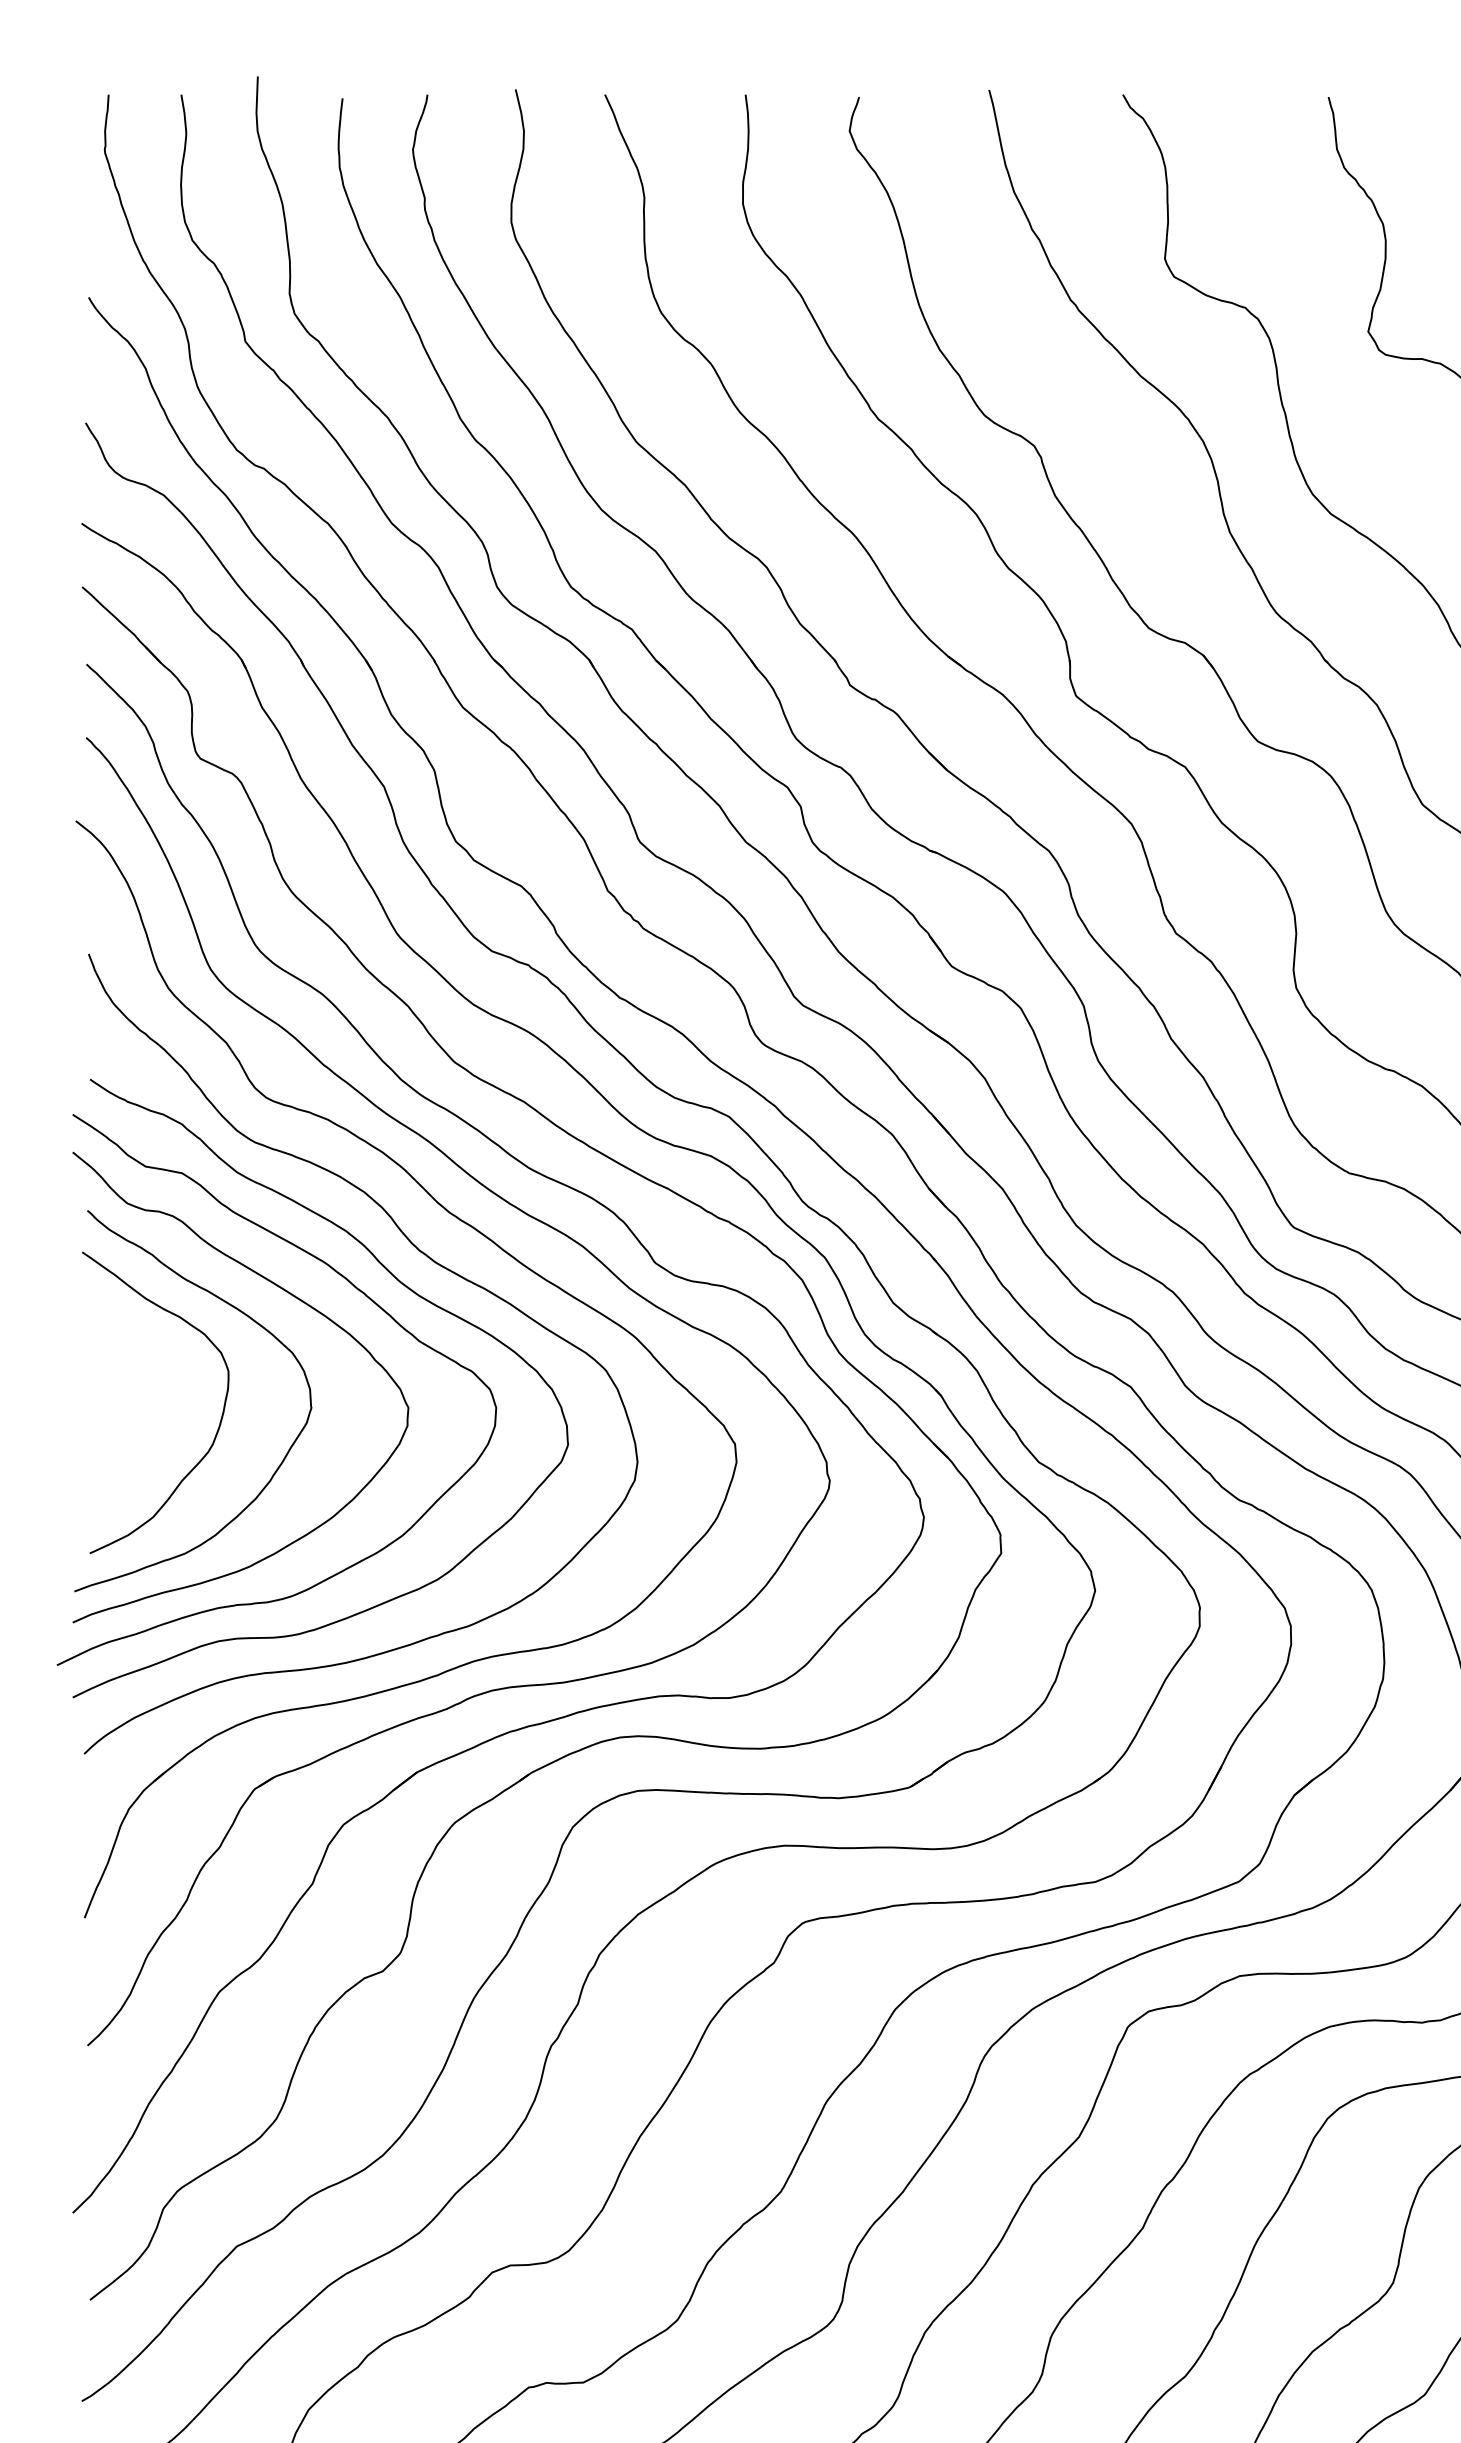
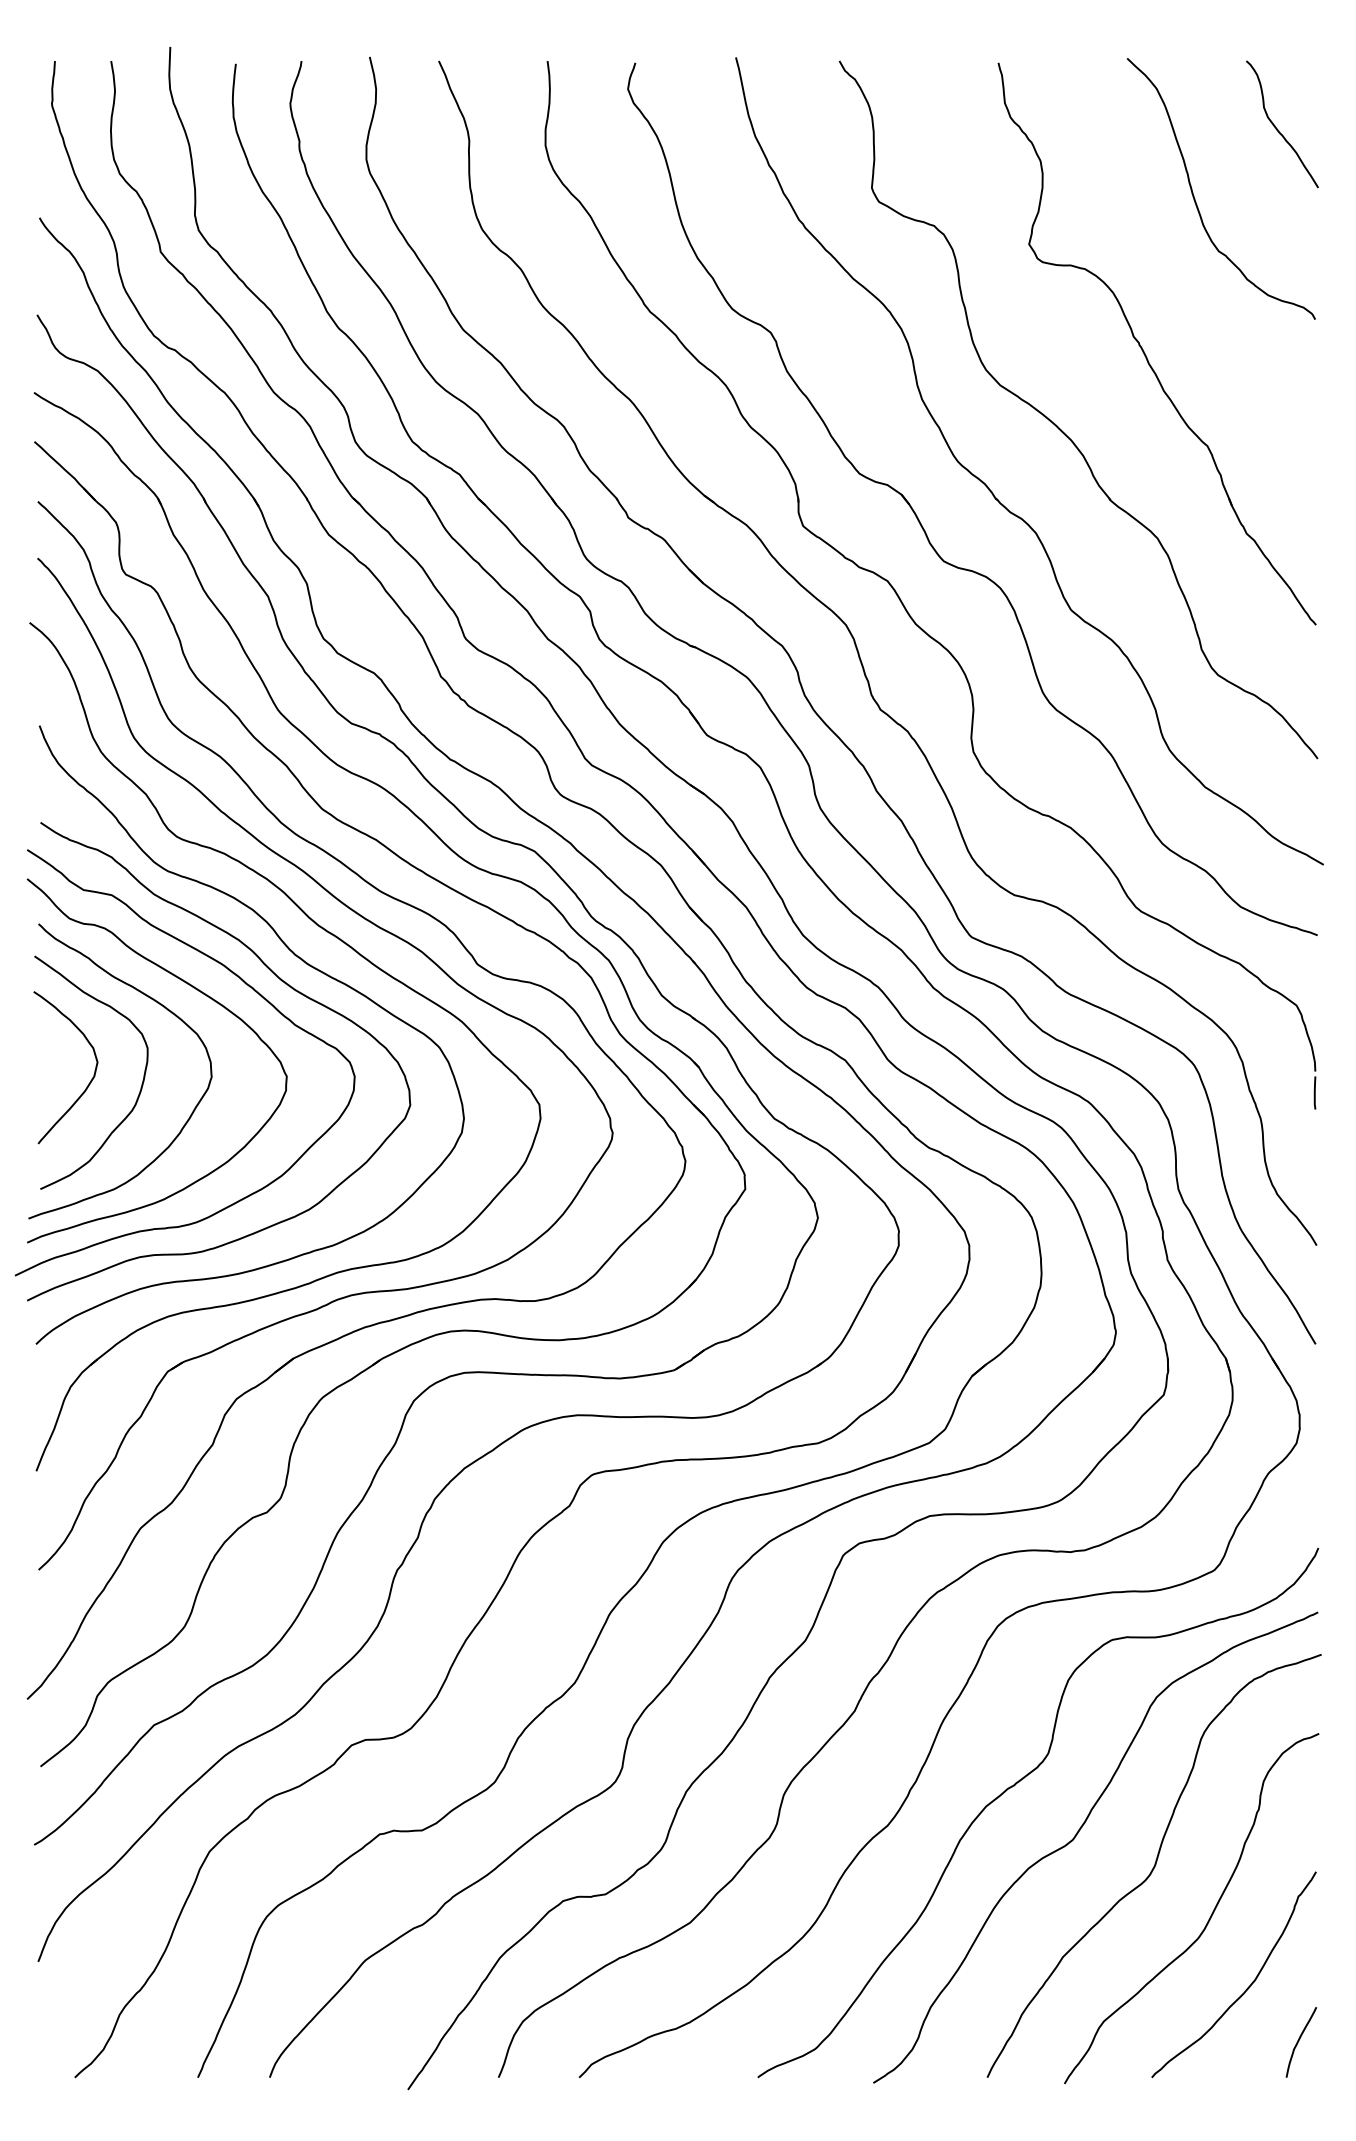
curve: (152, 1416) -> (88, 1083), added

